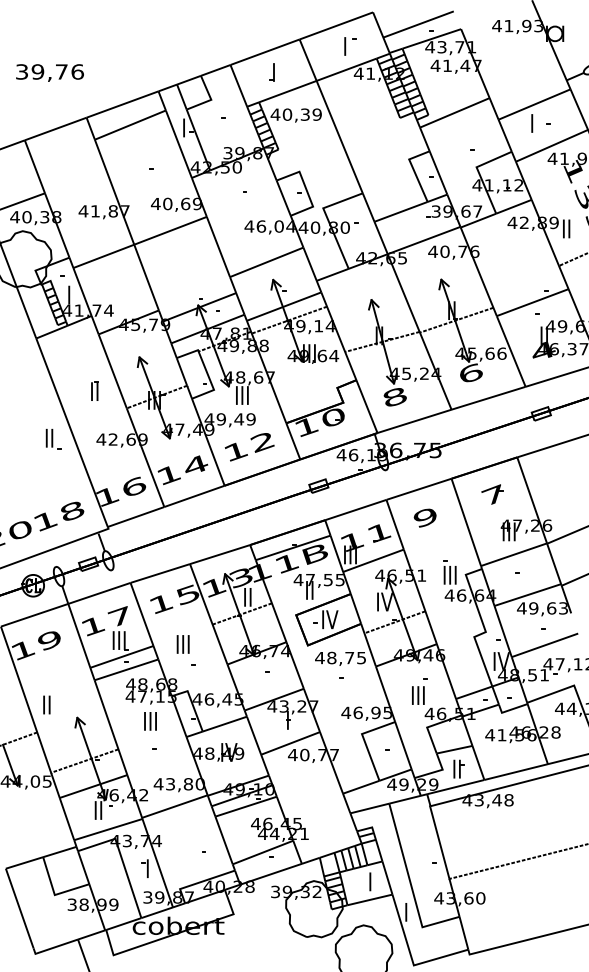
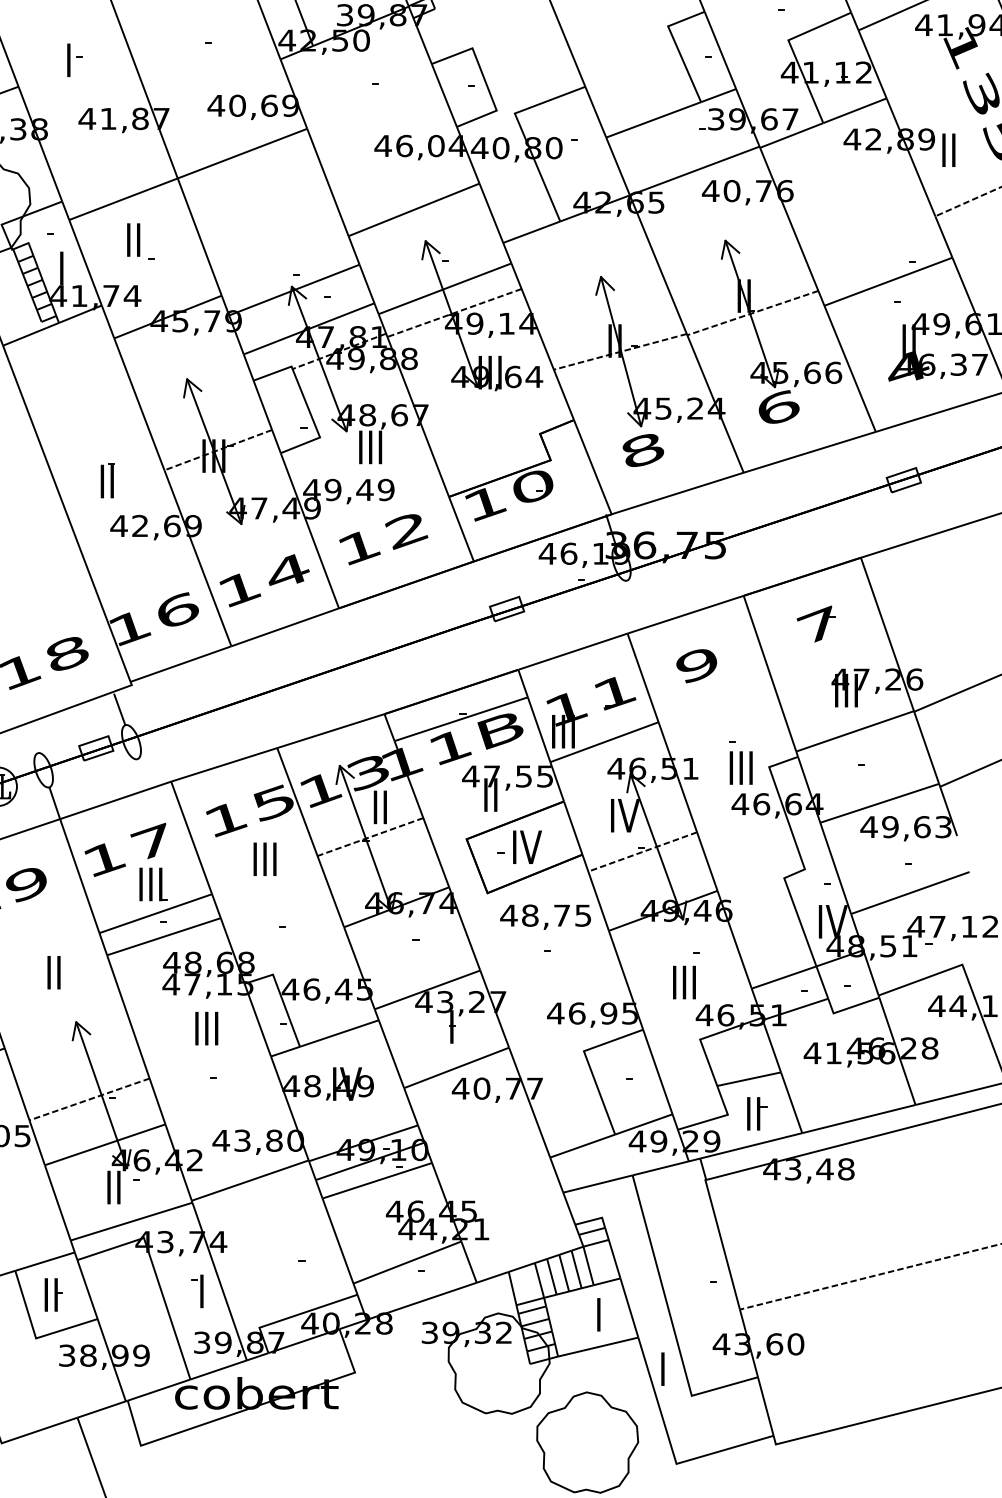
part: (76, 178) -> (74, 60), added
part: (94, 390) -> (106, 479), moved
part: (53, 438) -> (140, 240), moved
text: (182, 644) -> (263, 859), moved
text: (46, 704) -> (53, 971), moved
part: (64, 870) -> (53, 1294), added

